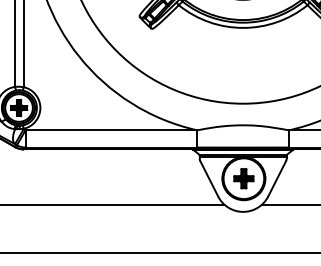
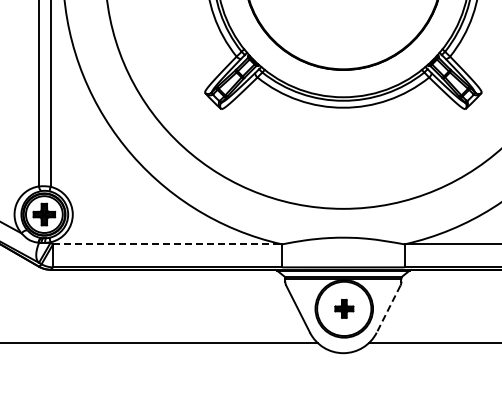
line: (111, 130) -> (167, 244), solid -> dashed
part: (244, 178) -> (344, 308), size x0.7
line: (277, 179) -> (388, 309), solid -> dashed

